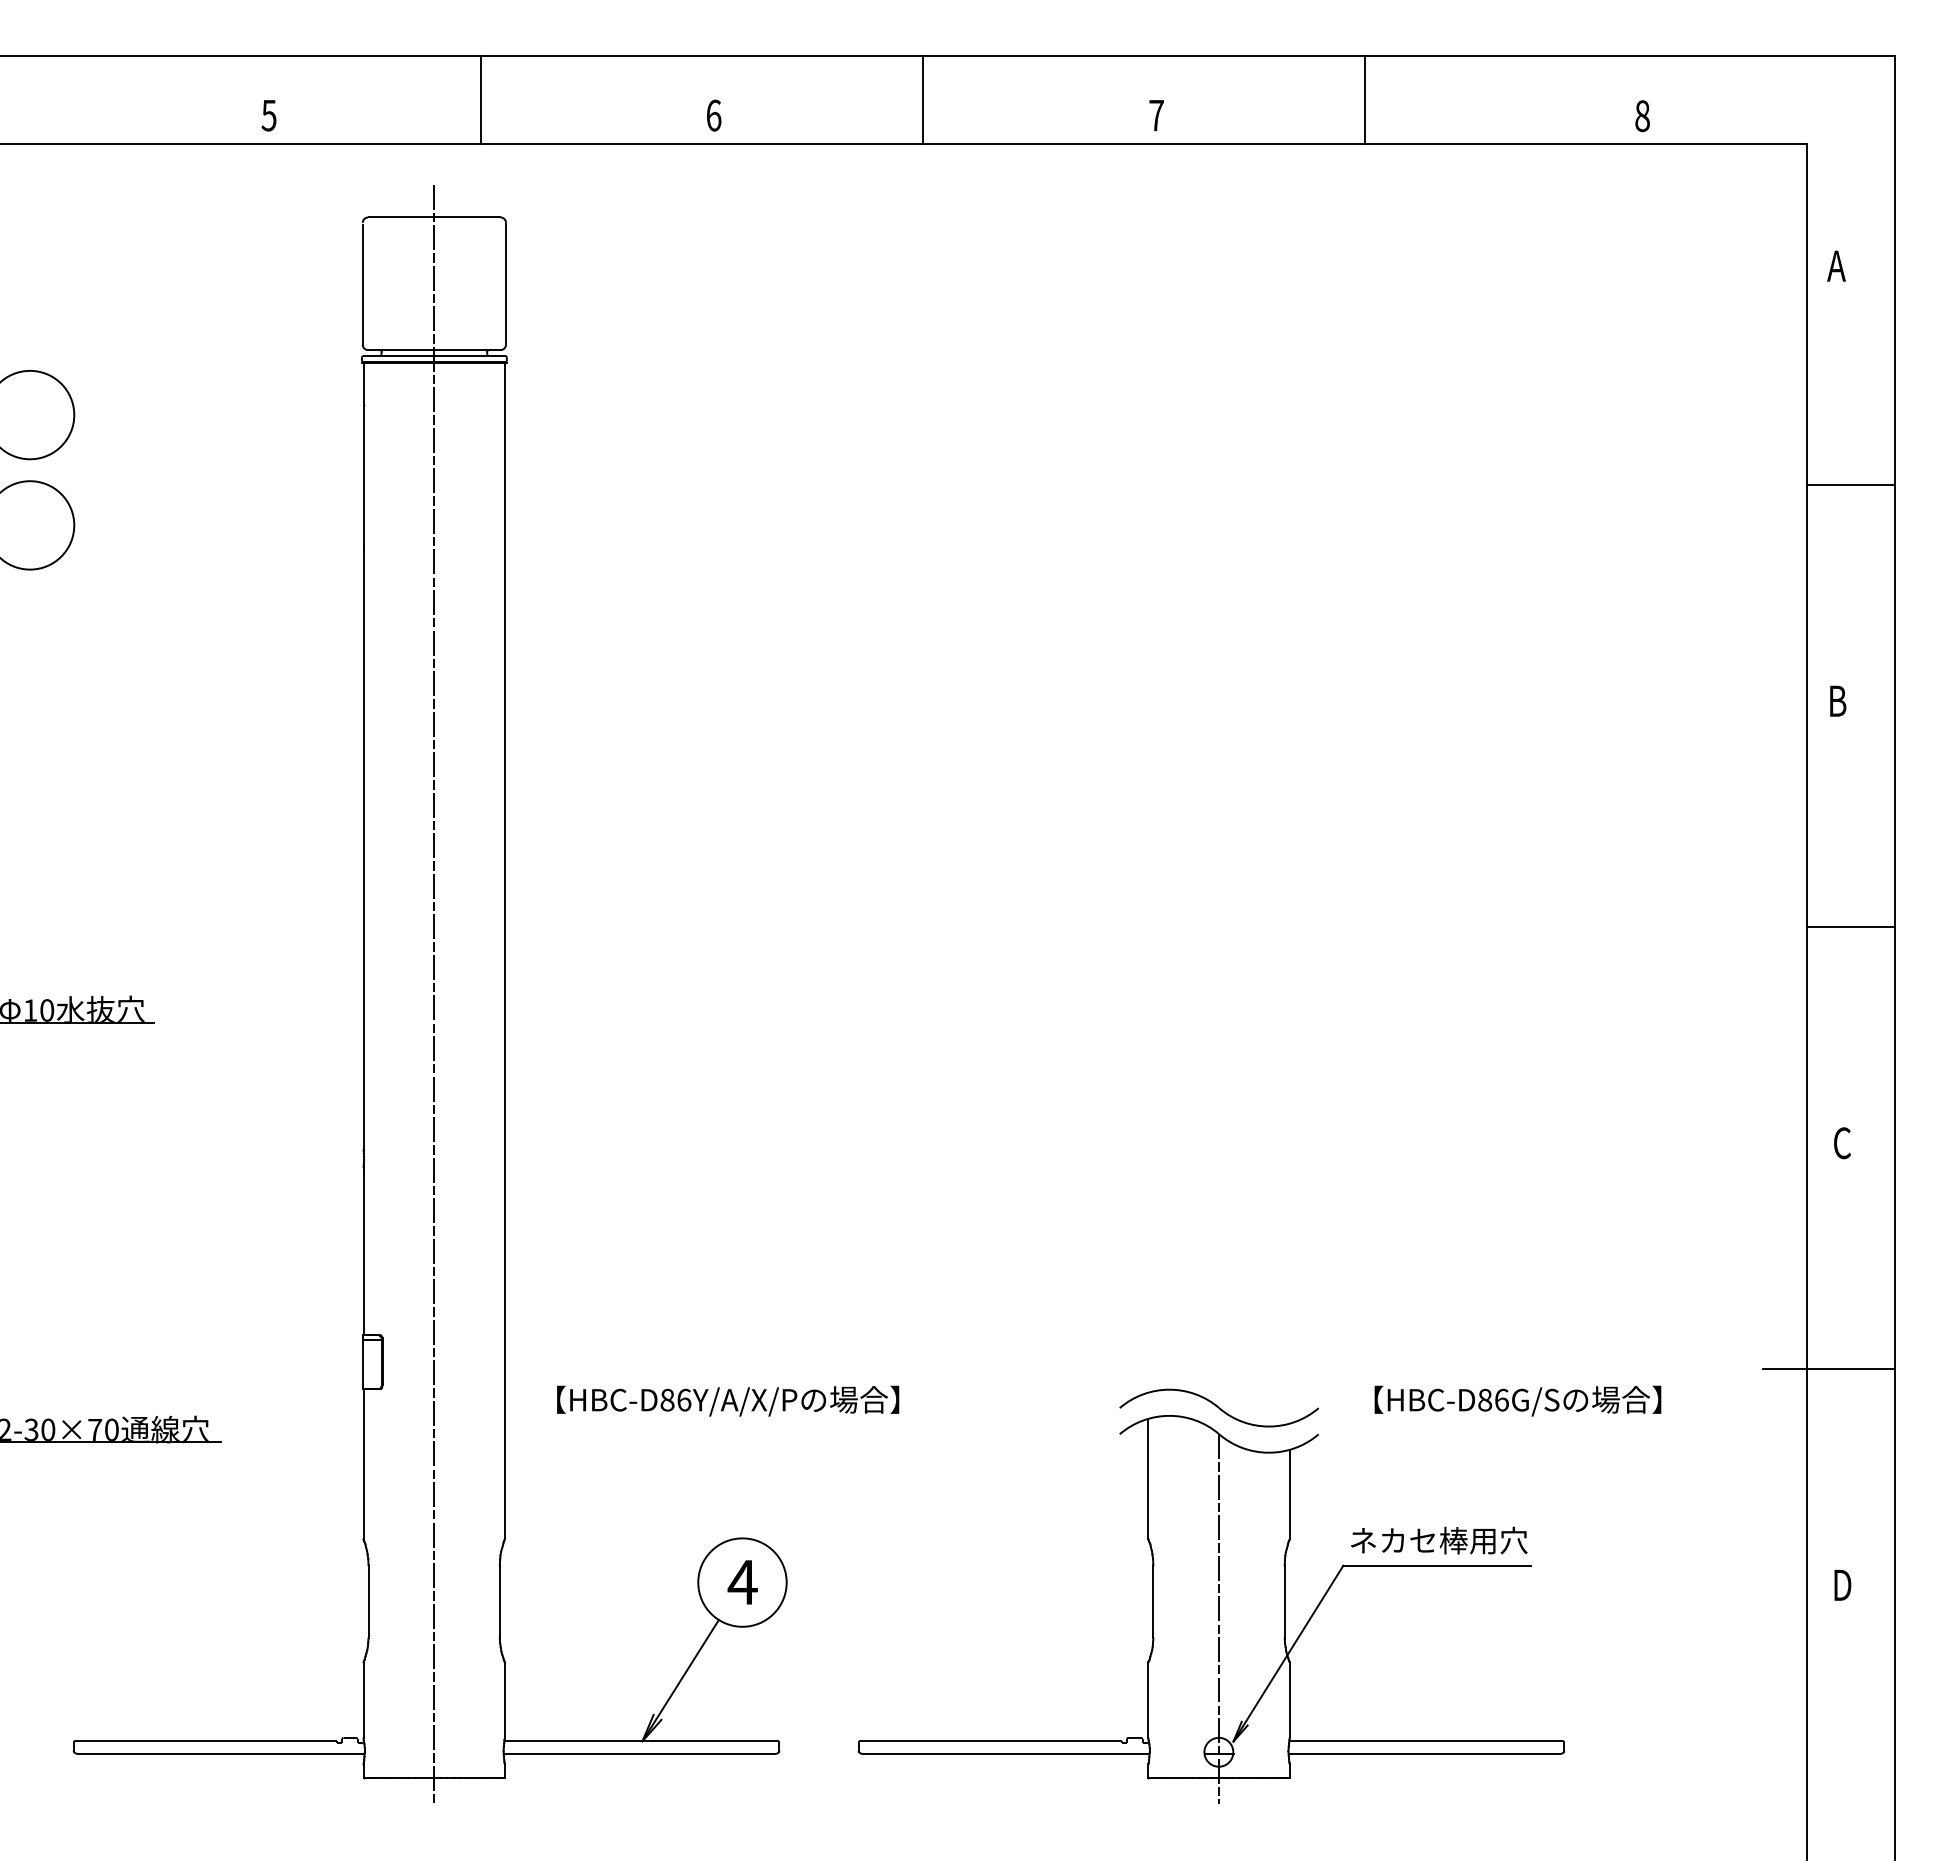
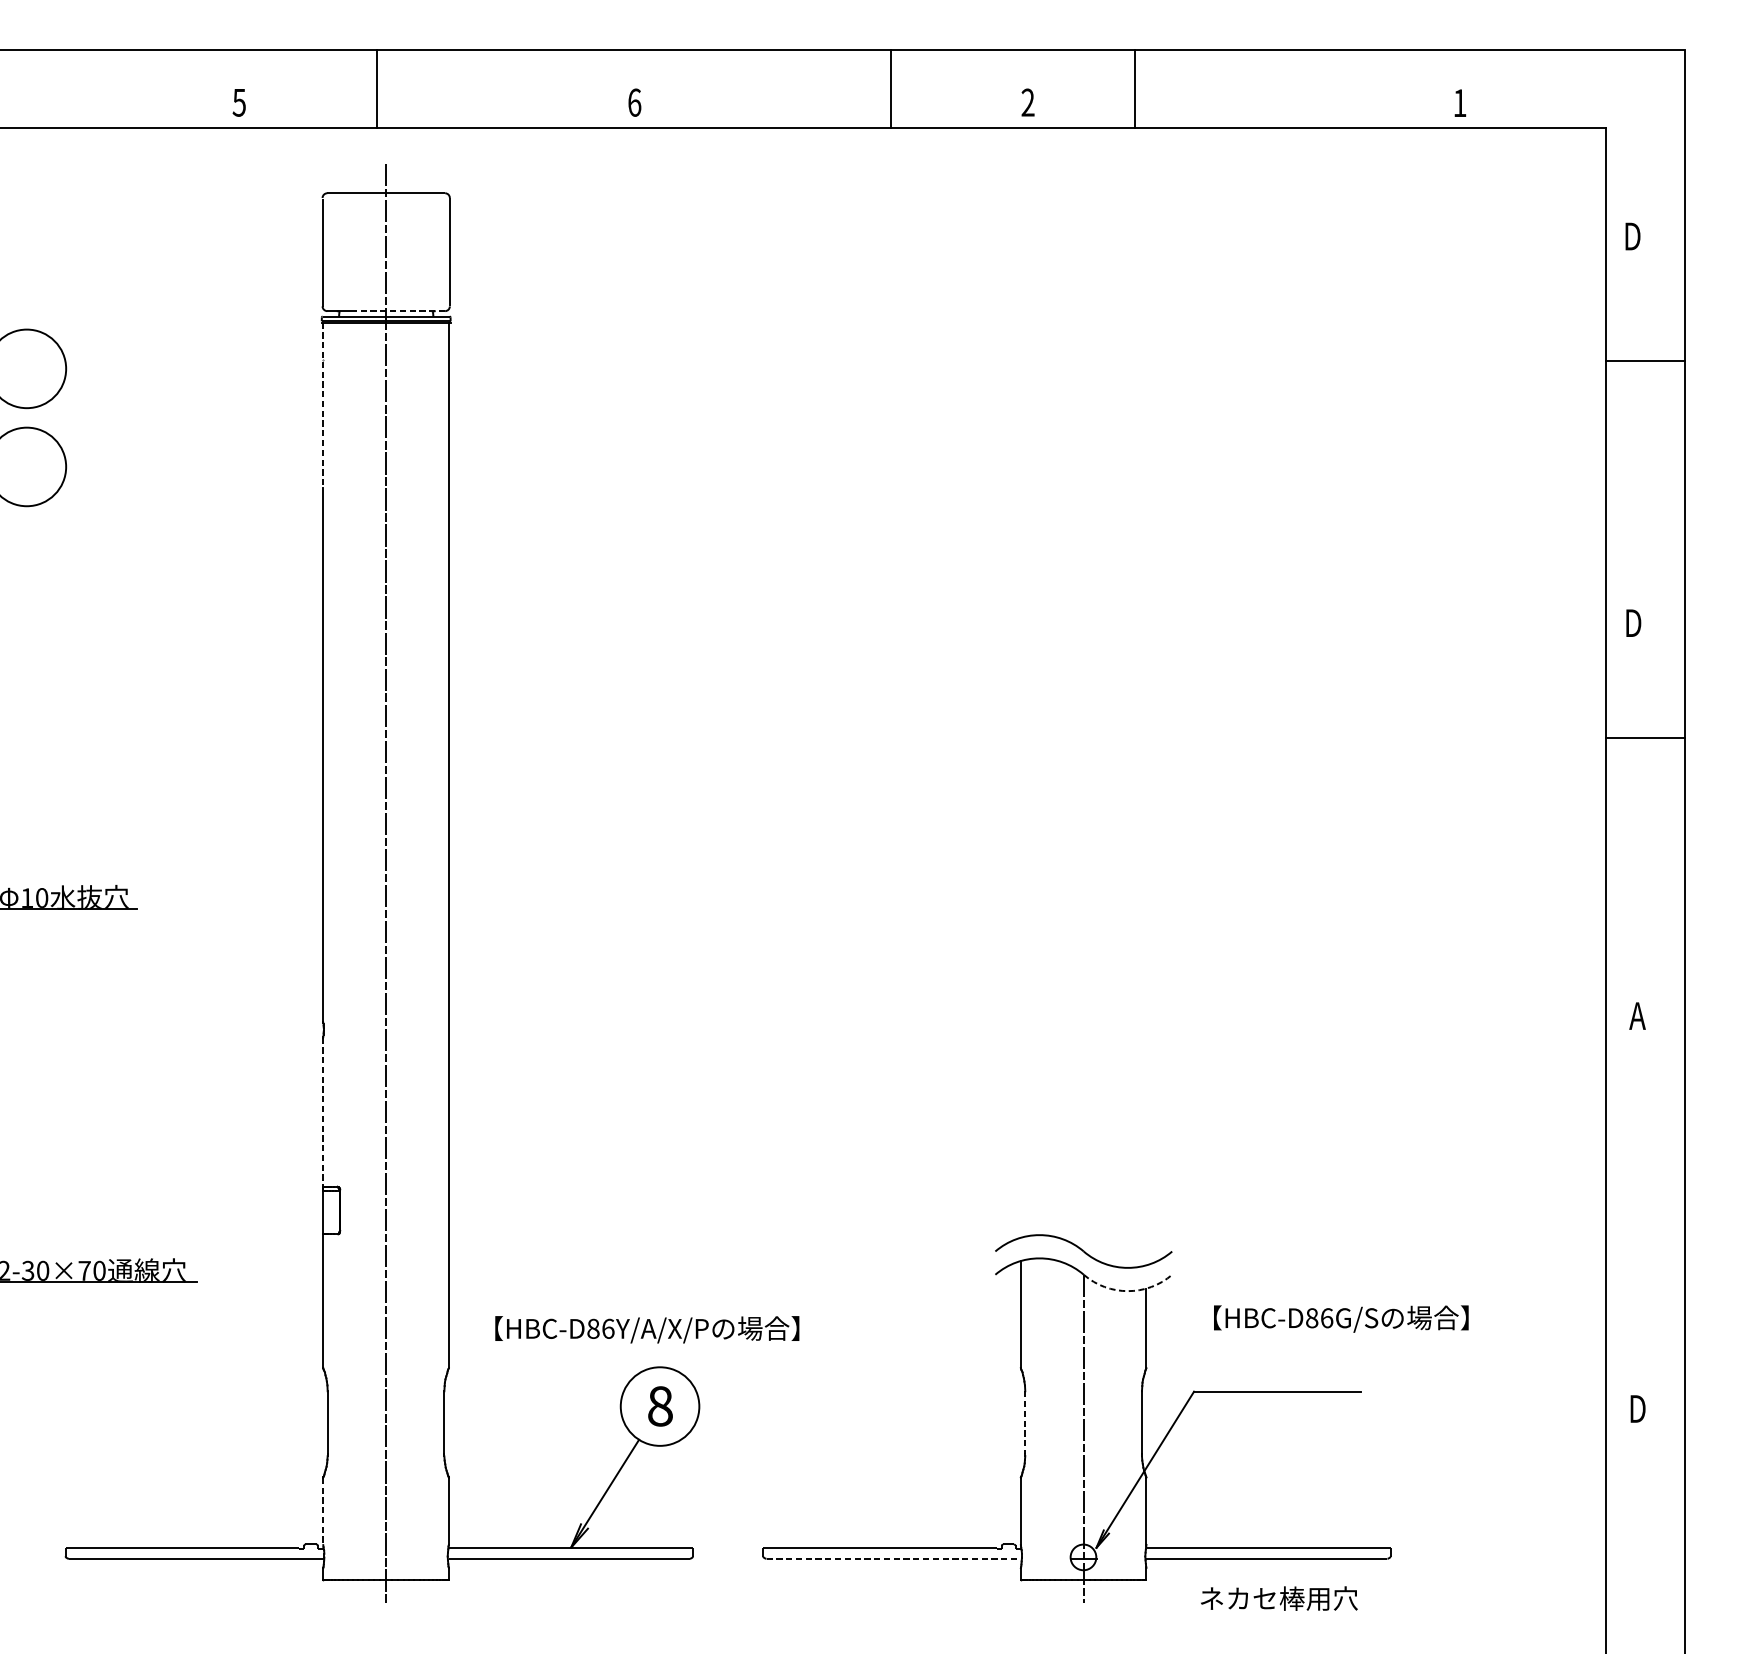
line: (480, 99) -> (376, 88), moved
line: (922, 99) -> (890, 88), moved
line: (1364, 99) -> (1134, 88), moved
text: (1156, 115) -> (1028, 102), 7 -> 2
text: (1642, 116) -> (1459, 103), 8 -> 1
text: (1836, 265) -> (1632, 235), A -> D
line: (450, 350) -> (400, 311), solid -> dashed
line: (363, 456) -> (323, 405), solid -> dashed
line: (1851, 484) -> (1645, 361), moved
text: (1837, 700) -> (1633, 622), B -> D
line: (1851, 926) -> (1645, 738), moved
text: (1842, 1143) -> (1637, 1016), C -> A
line: (363, 1251) -> (323, 1112), solid -> dashed
line: (1828, 1368) -> (1625, 1216), removed
text: (728, 1400) -> (647, 1329), moved
text: (1517, 1400) -> (1340, 1318), moved
arc: (1268, 1452) -> (1127, 1290), solid -> dashed
text: (1439, 1540) -> (1279, 1598), moved
text: (742, 1582) -> (660, 1406), 4 -> 8
line: (1153, 1601) -> (1025, 1423), solid -> dashed
line: (363, 1700) -> (323, 1511), solid -> dashed
line: (1006, 1753) -> (894, 1558), solid -> dashed

